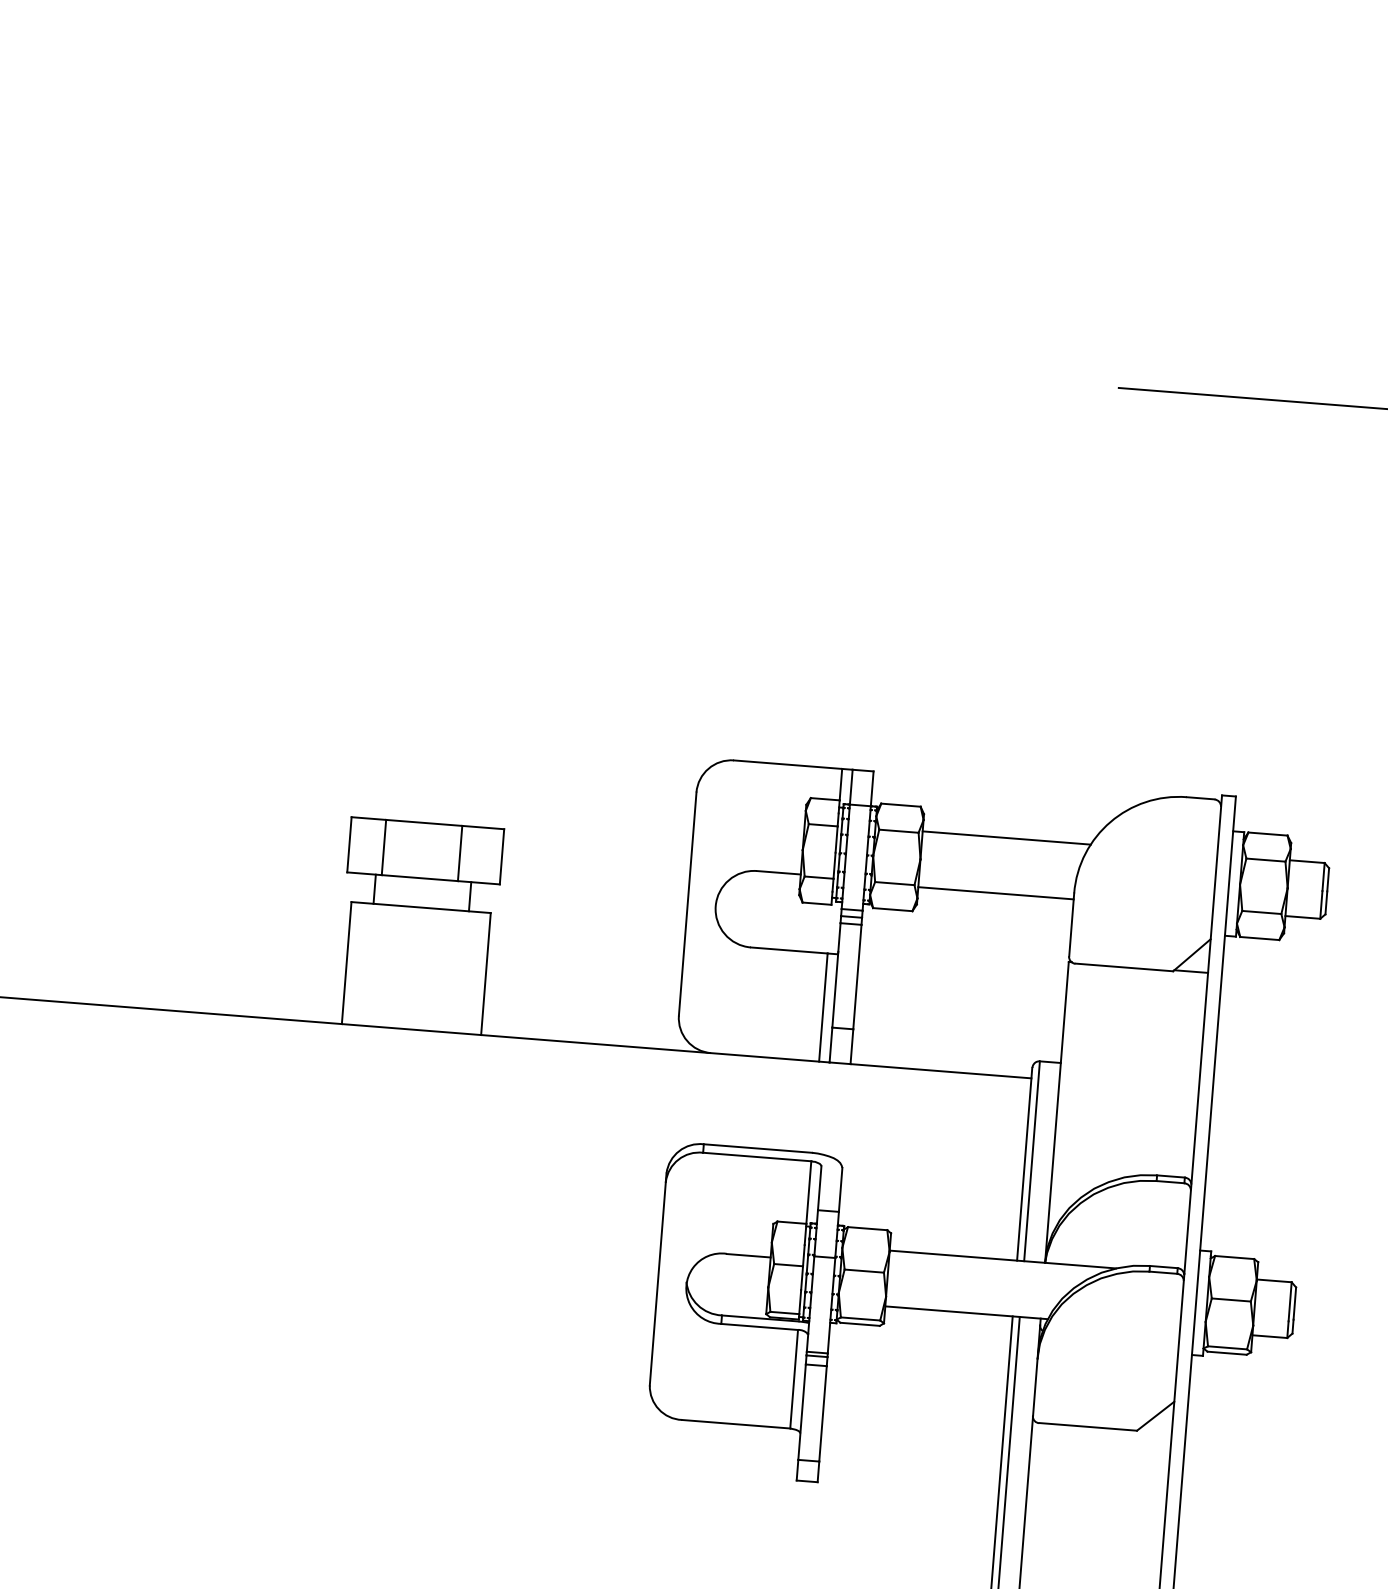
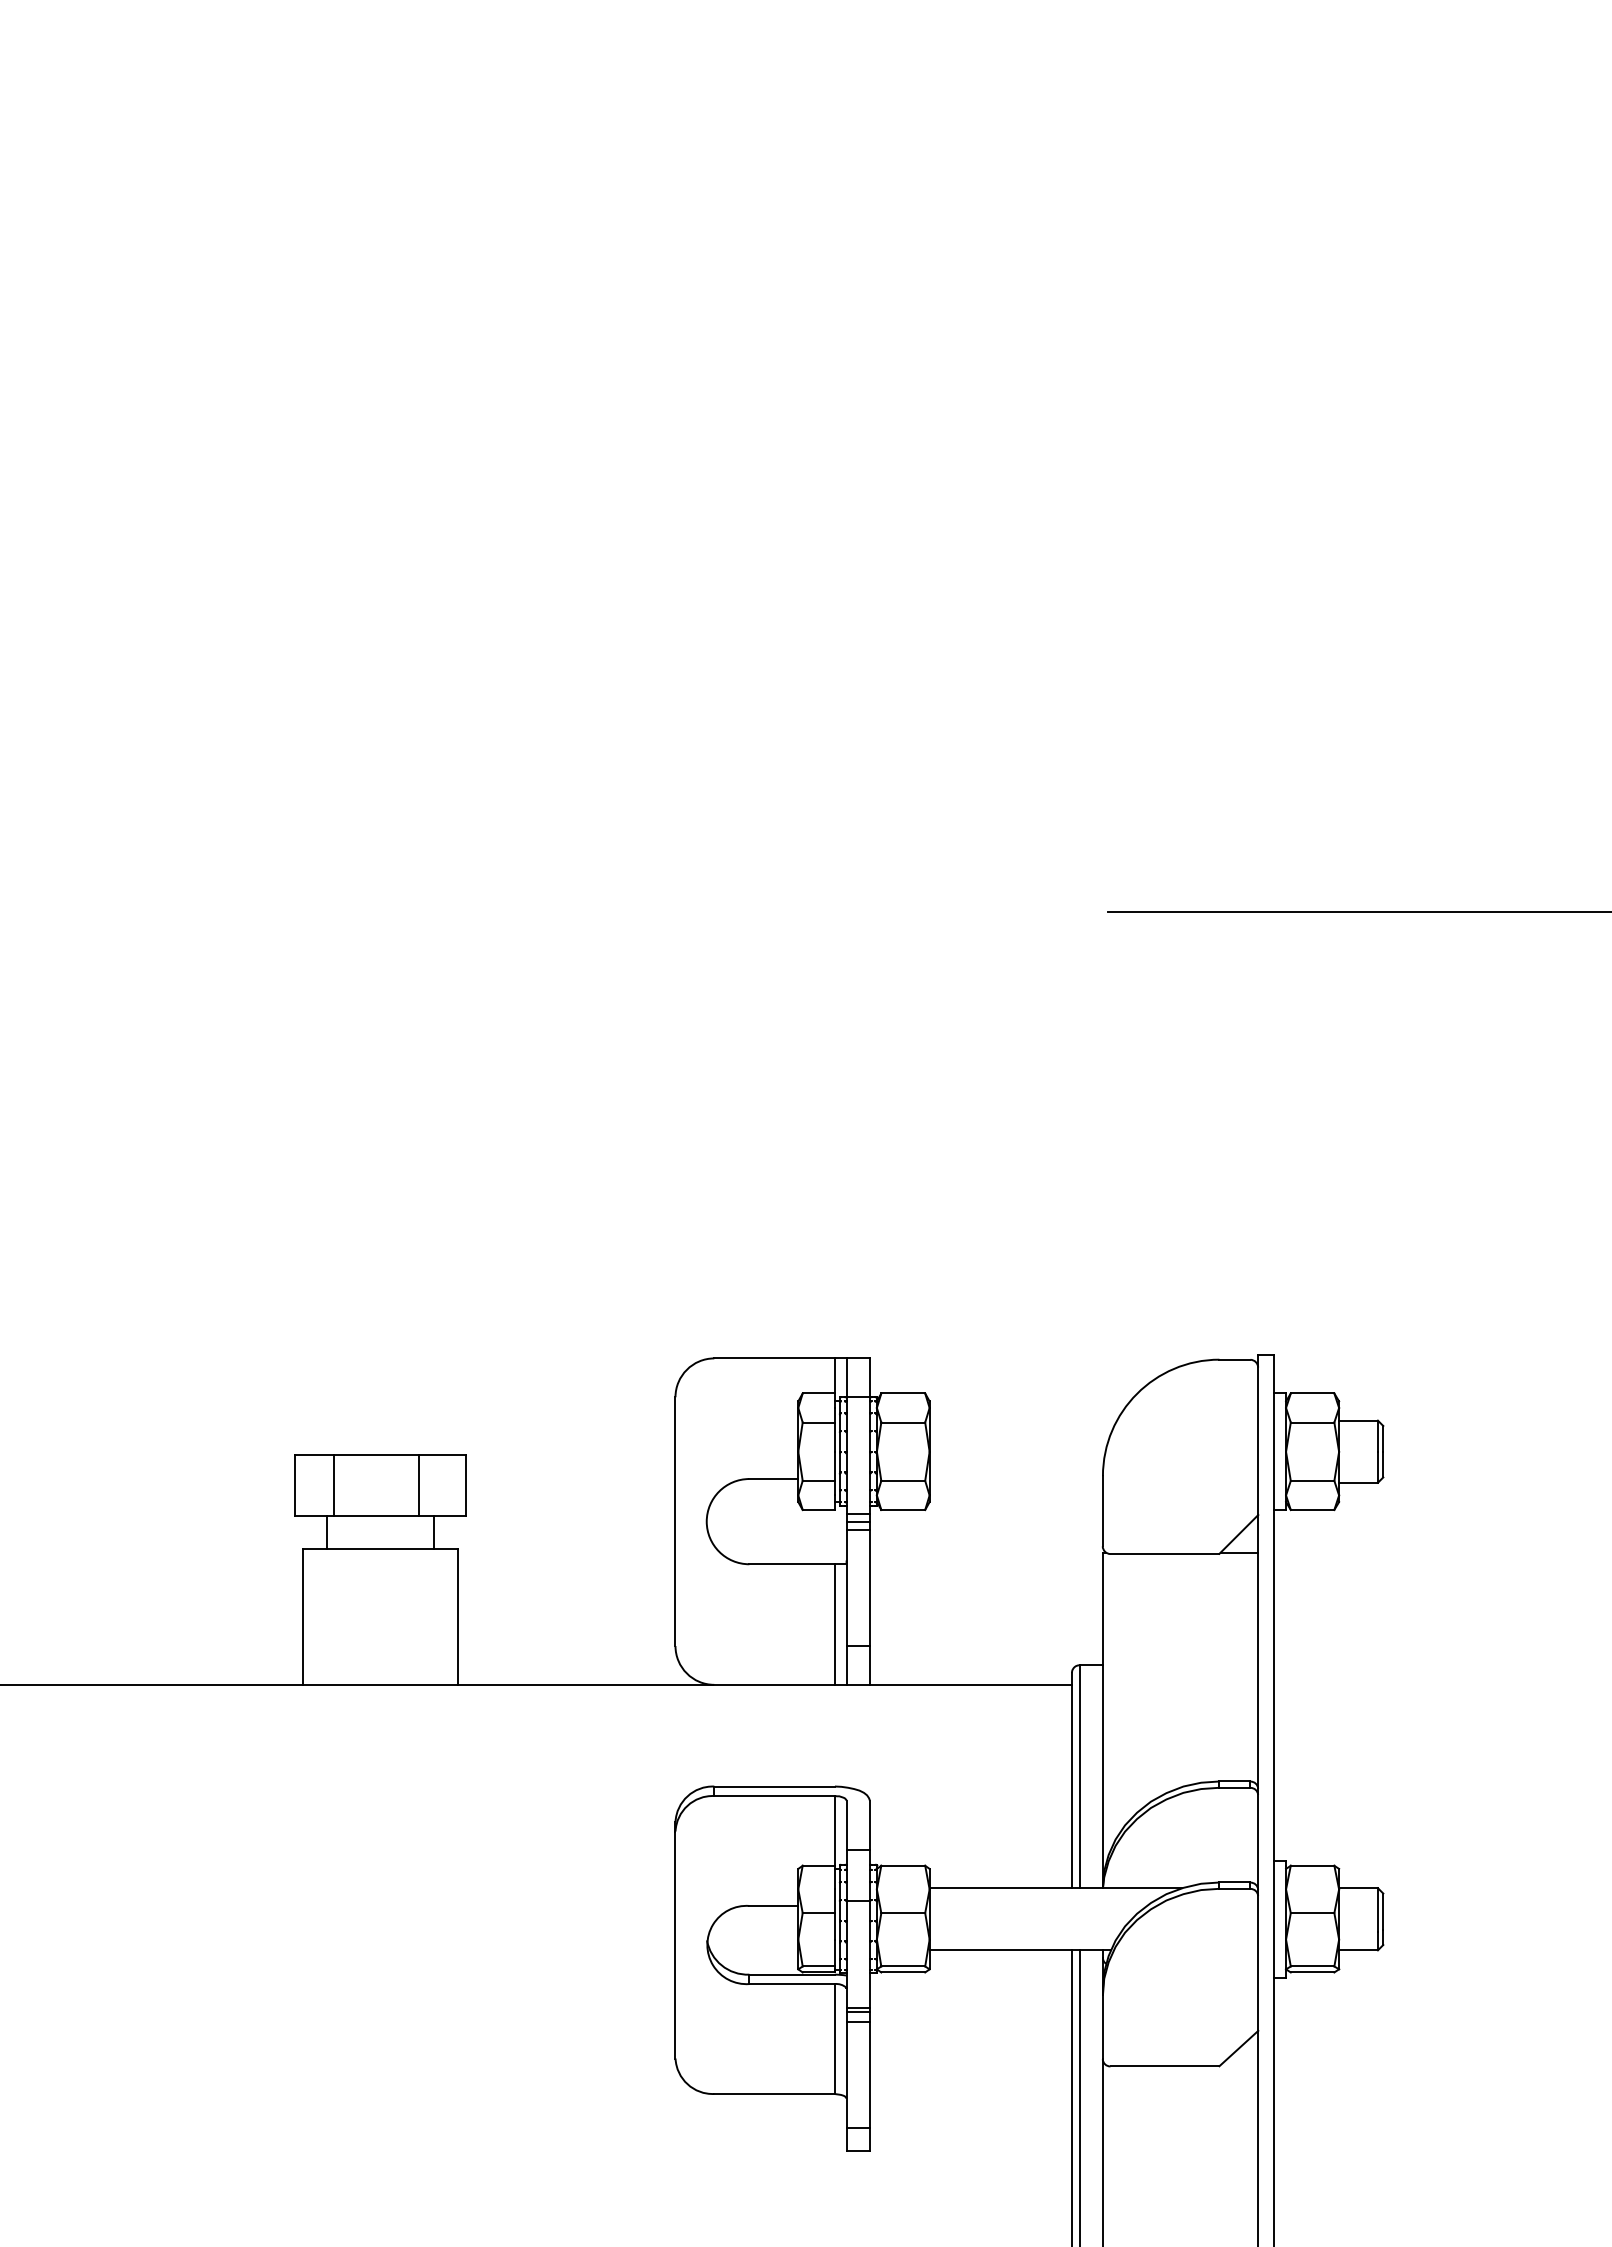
line: (1006, 837) -> (1023, 1420), removed
line: (995, 892) -> (1015, 1482), removed

